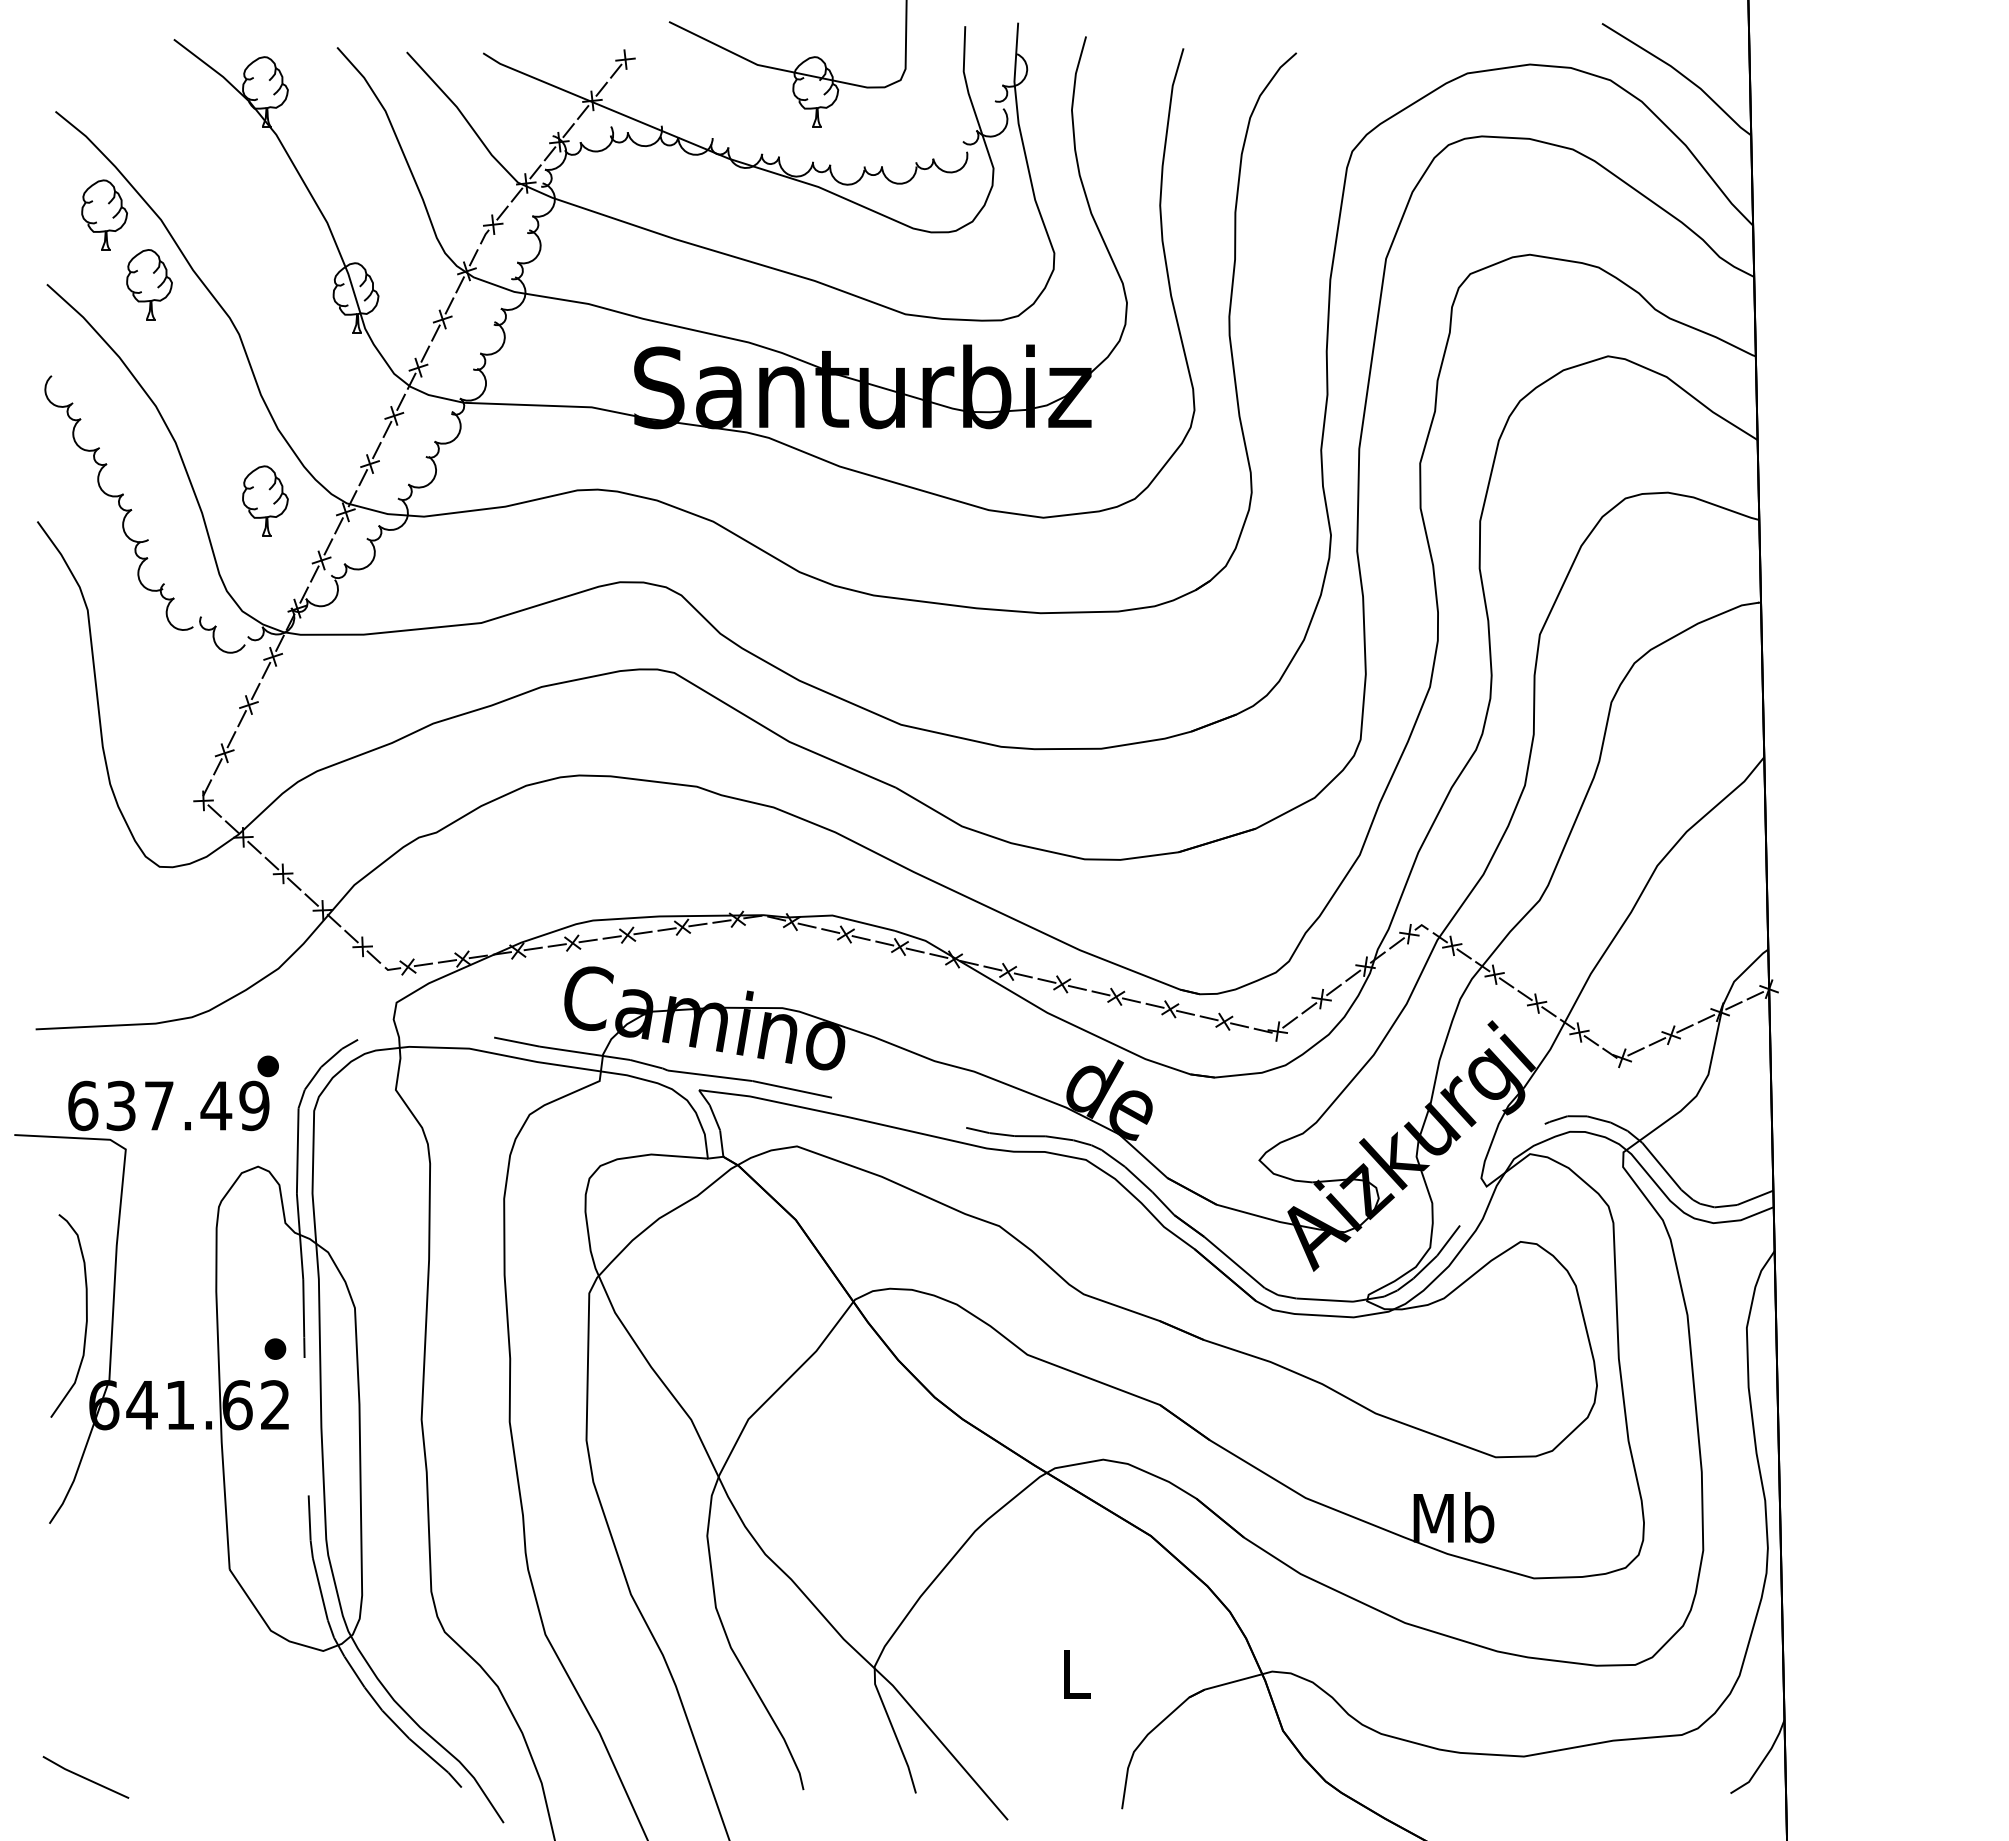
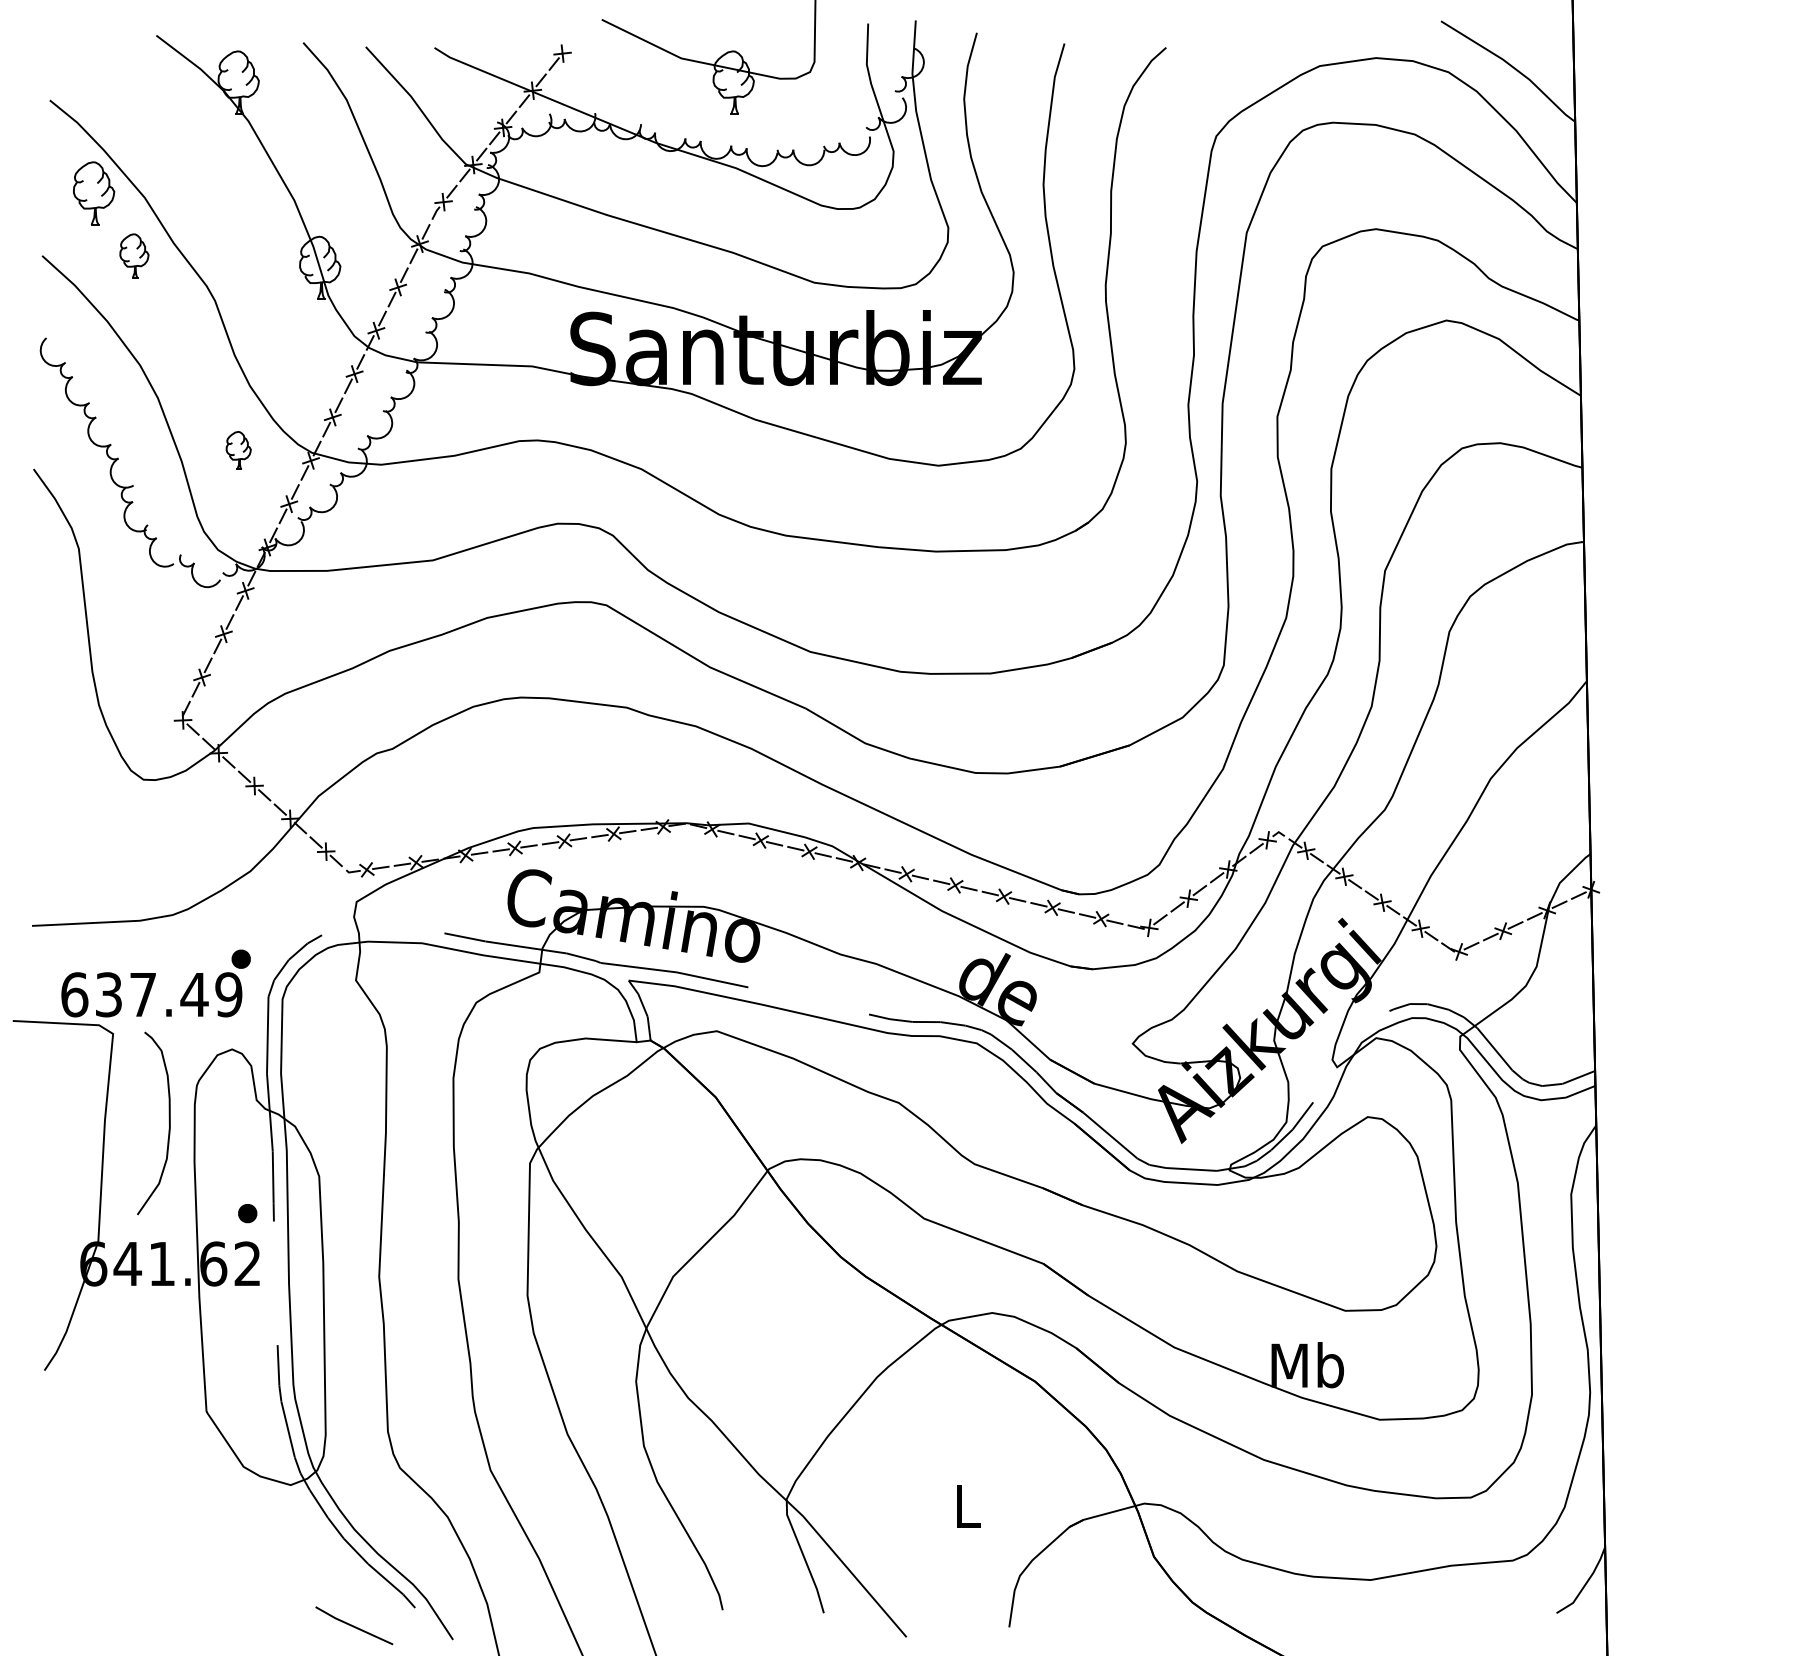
part: (149, 284) -> (134, 255), size x0.7
part: (265, 500) -> (238, 450), size x0.6
curve: (86, 1315) -> (169, 1123), moved
line: (85, 1777) -> (353, 1625), moved

